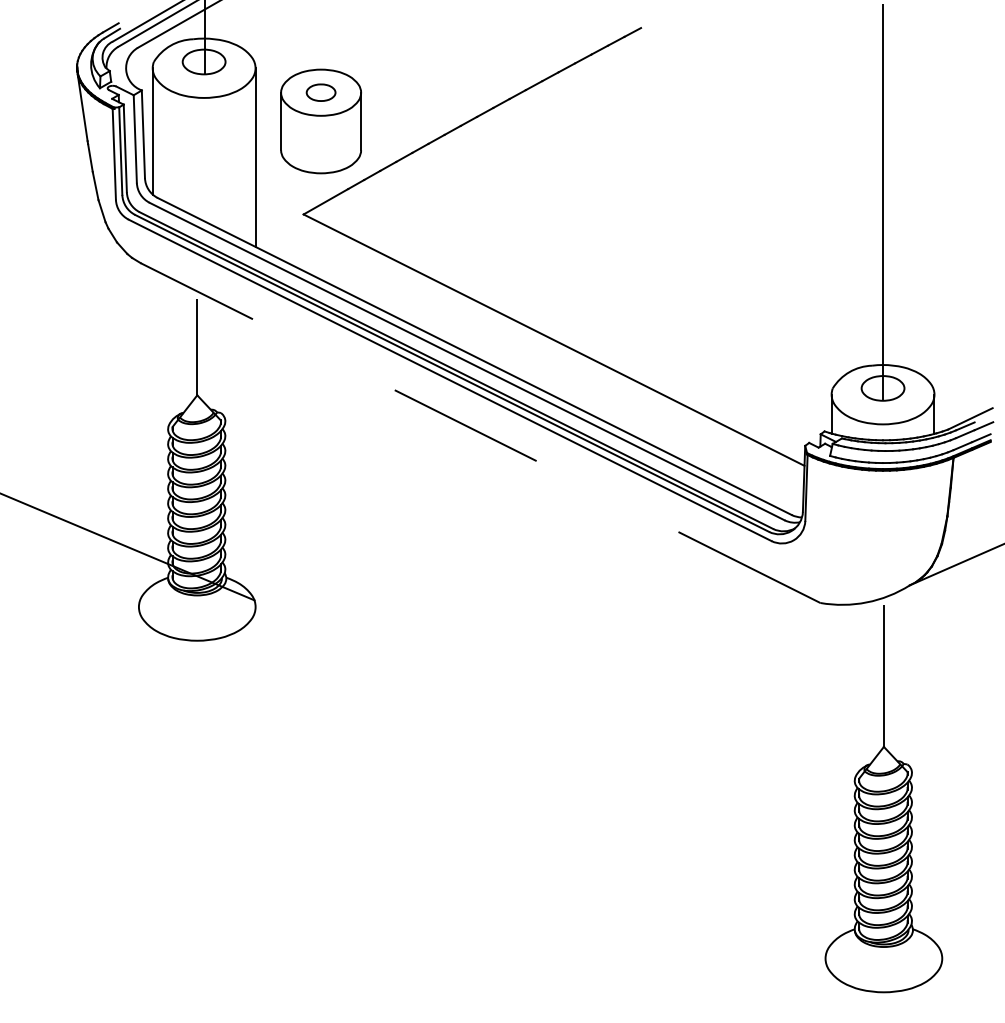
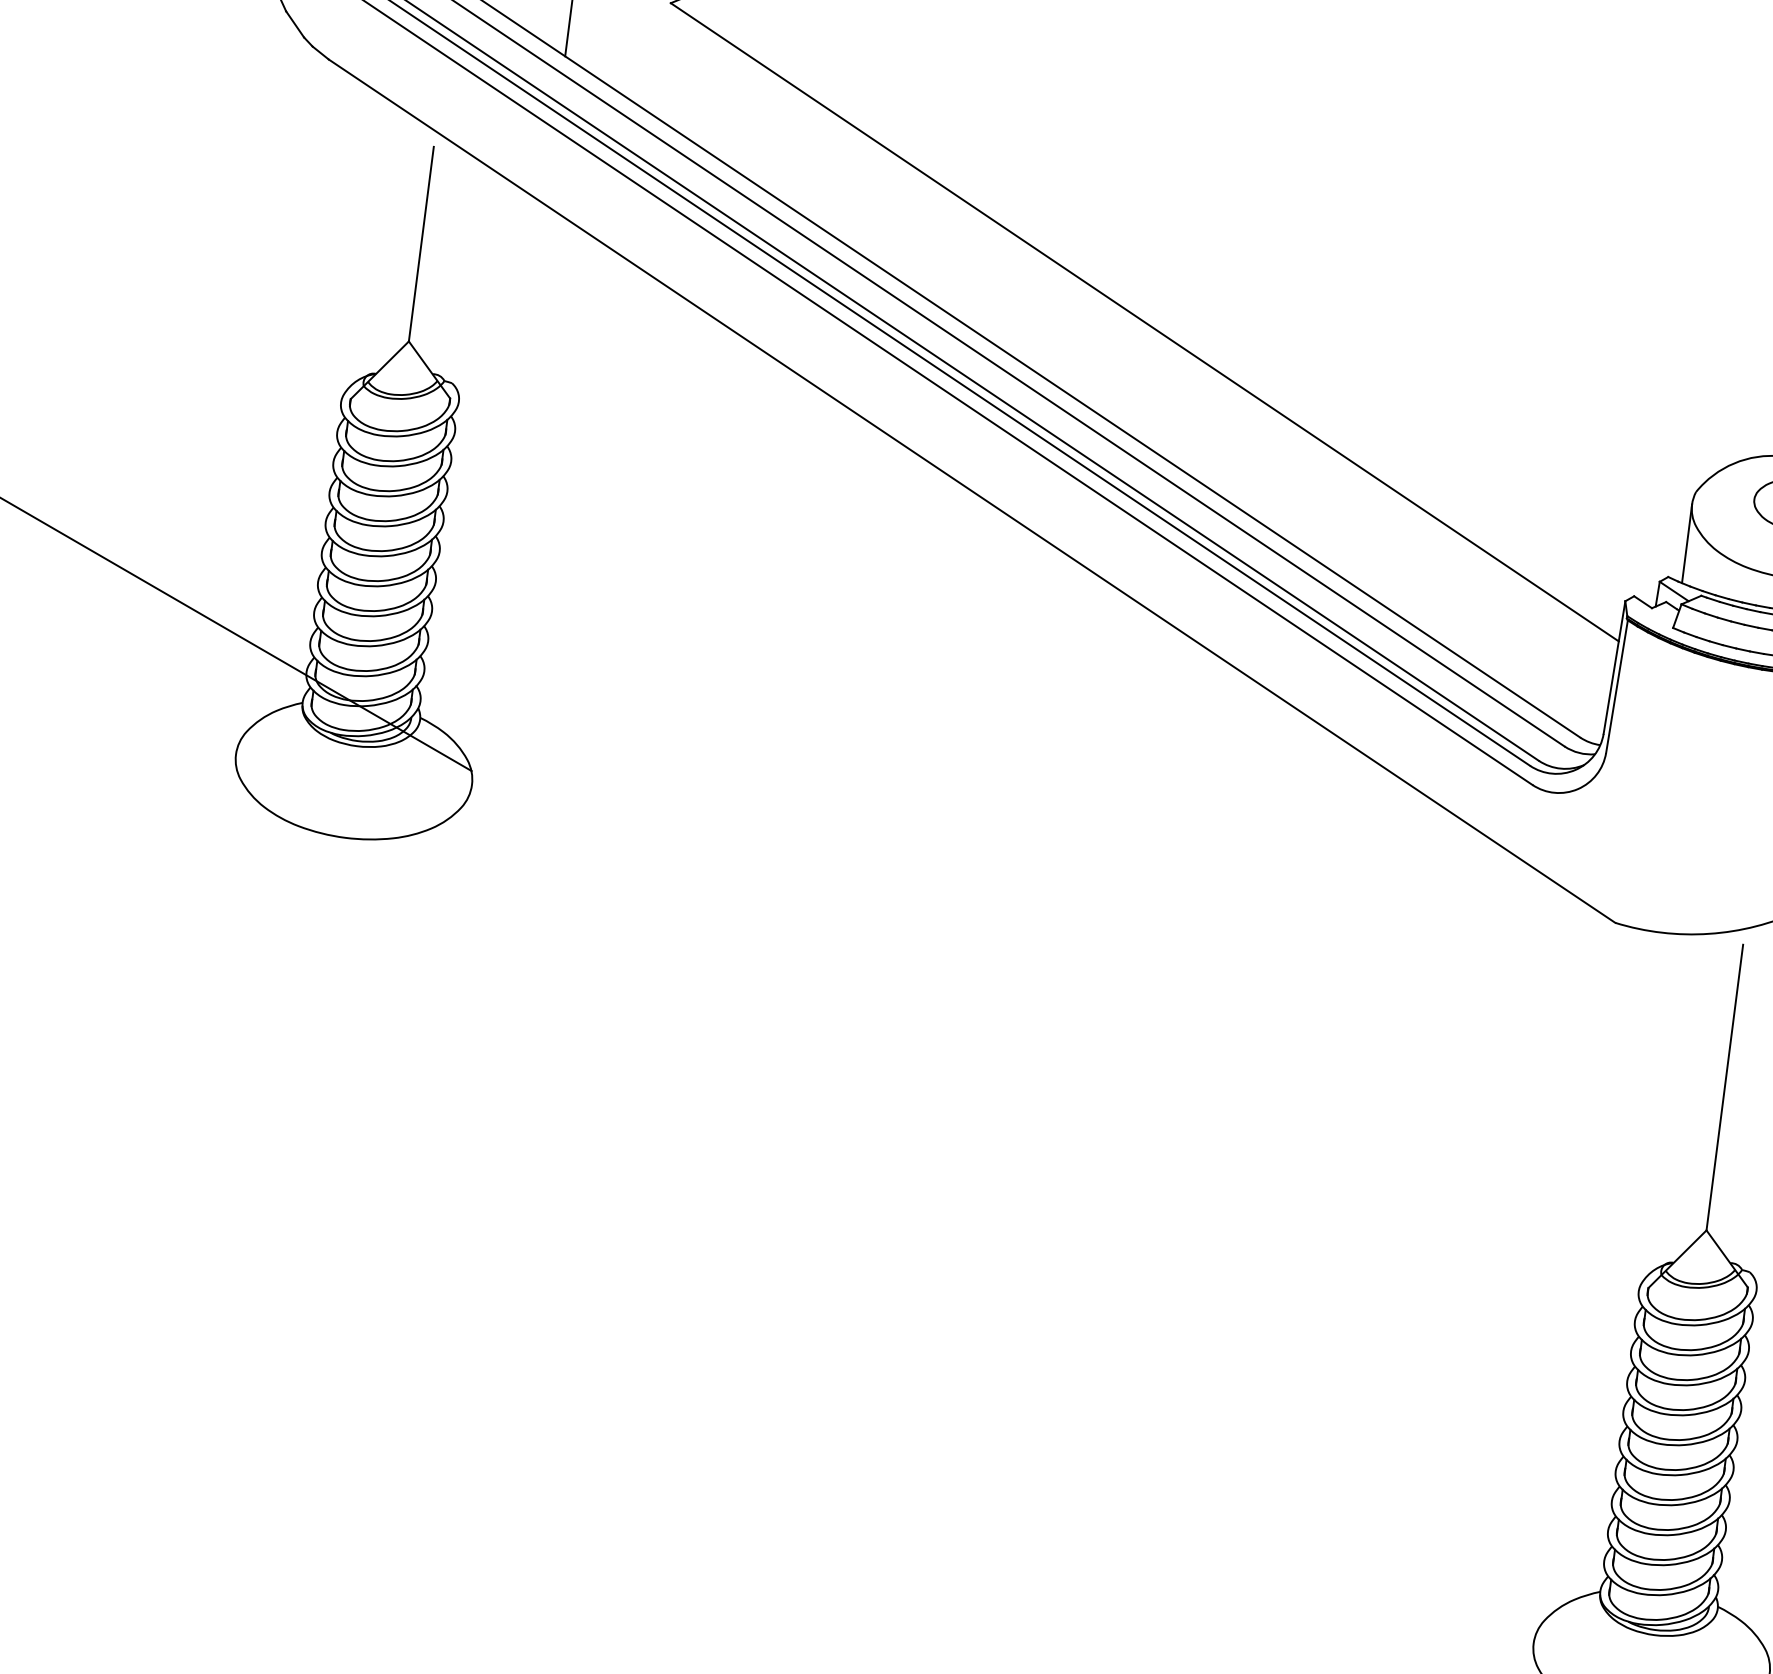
line: (480, 433) -> (971, 492), dashed -> solid

